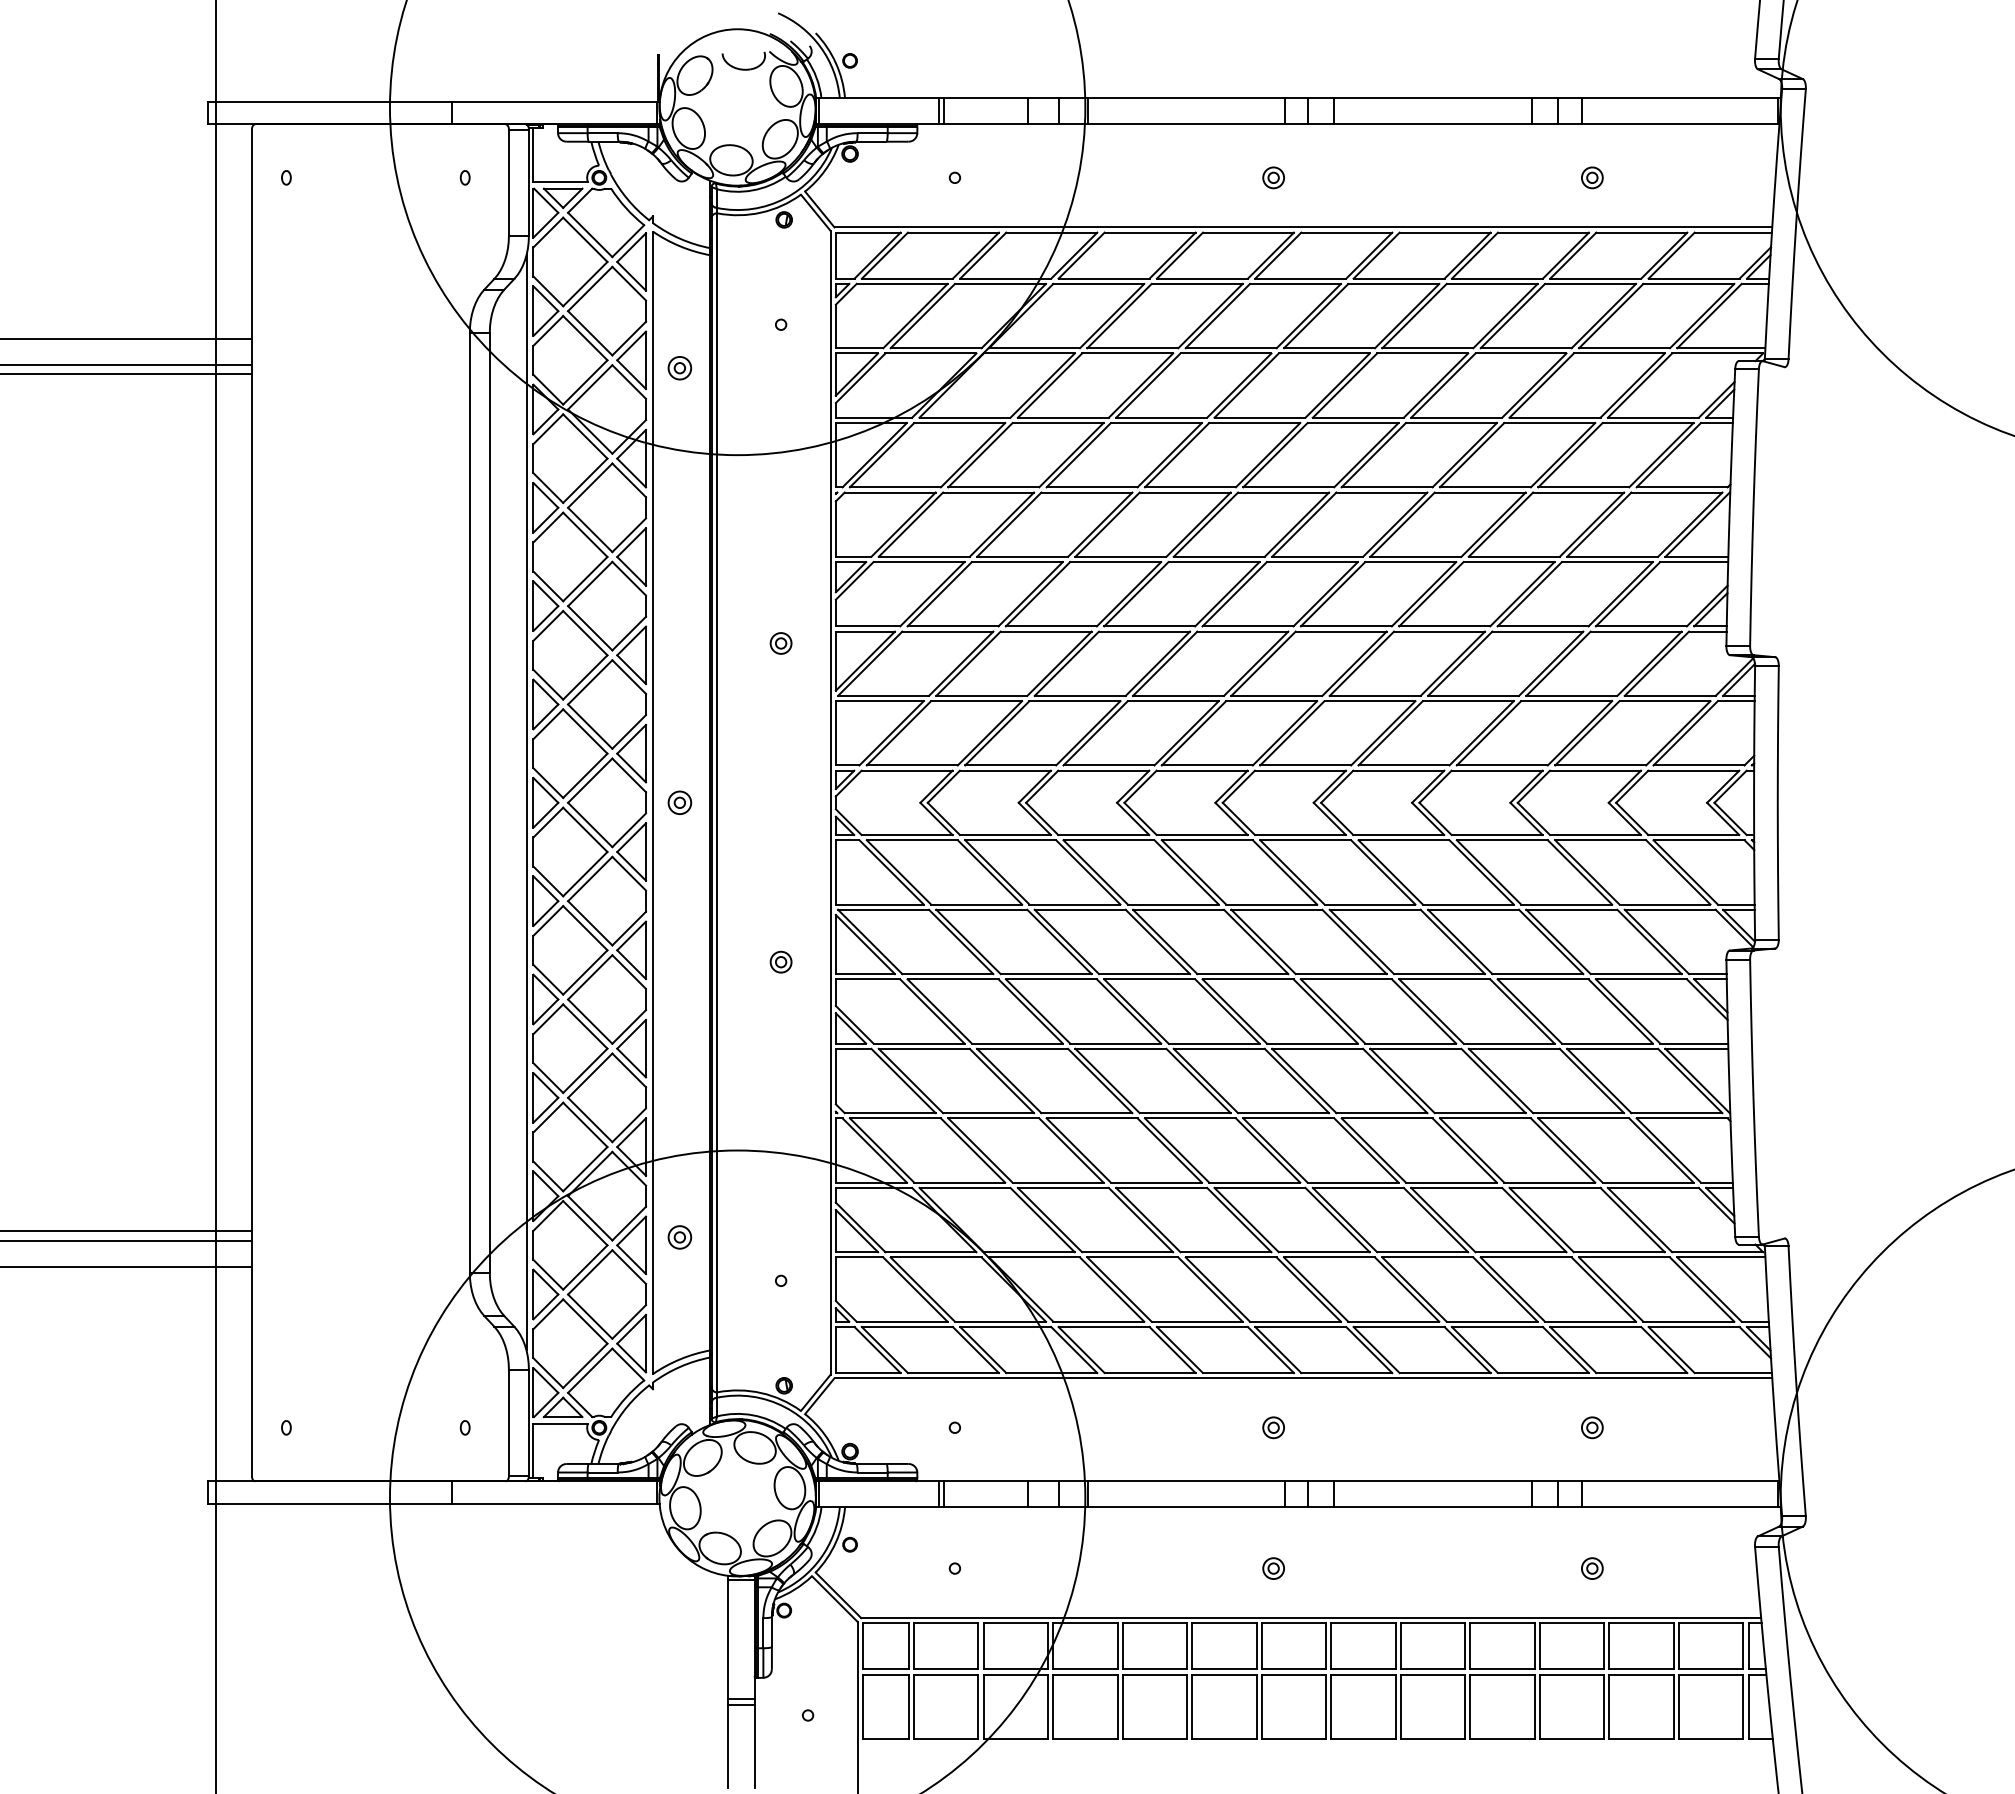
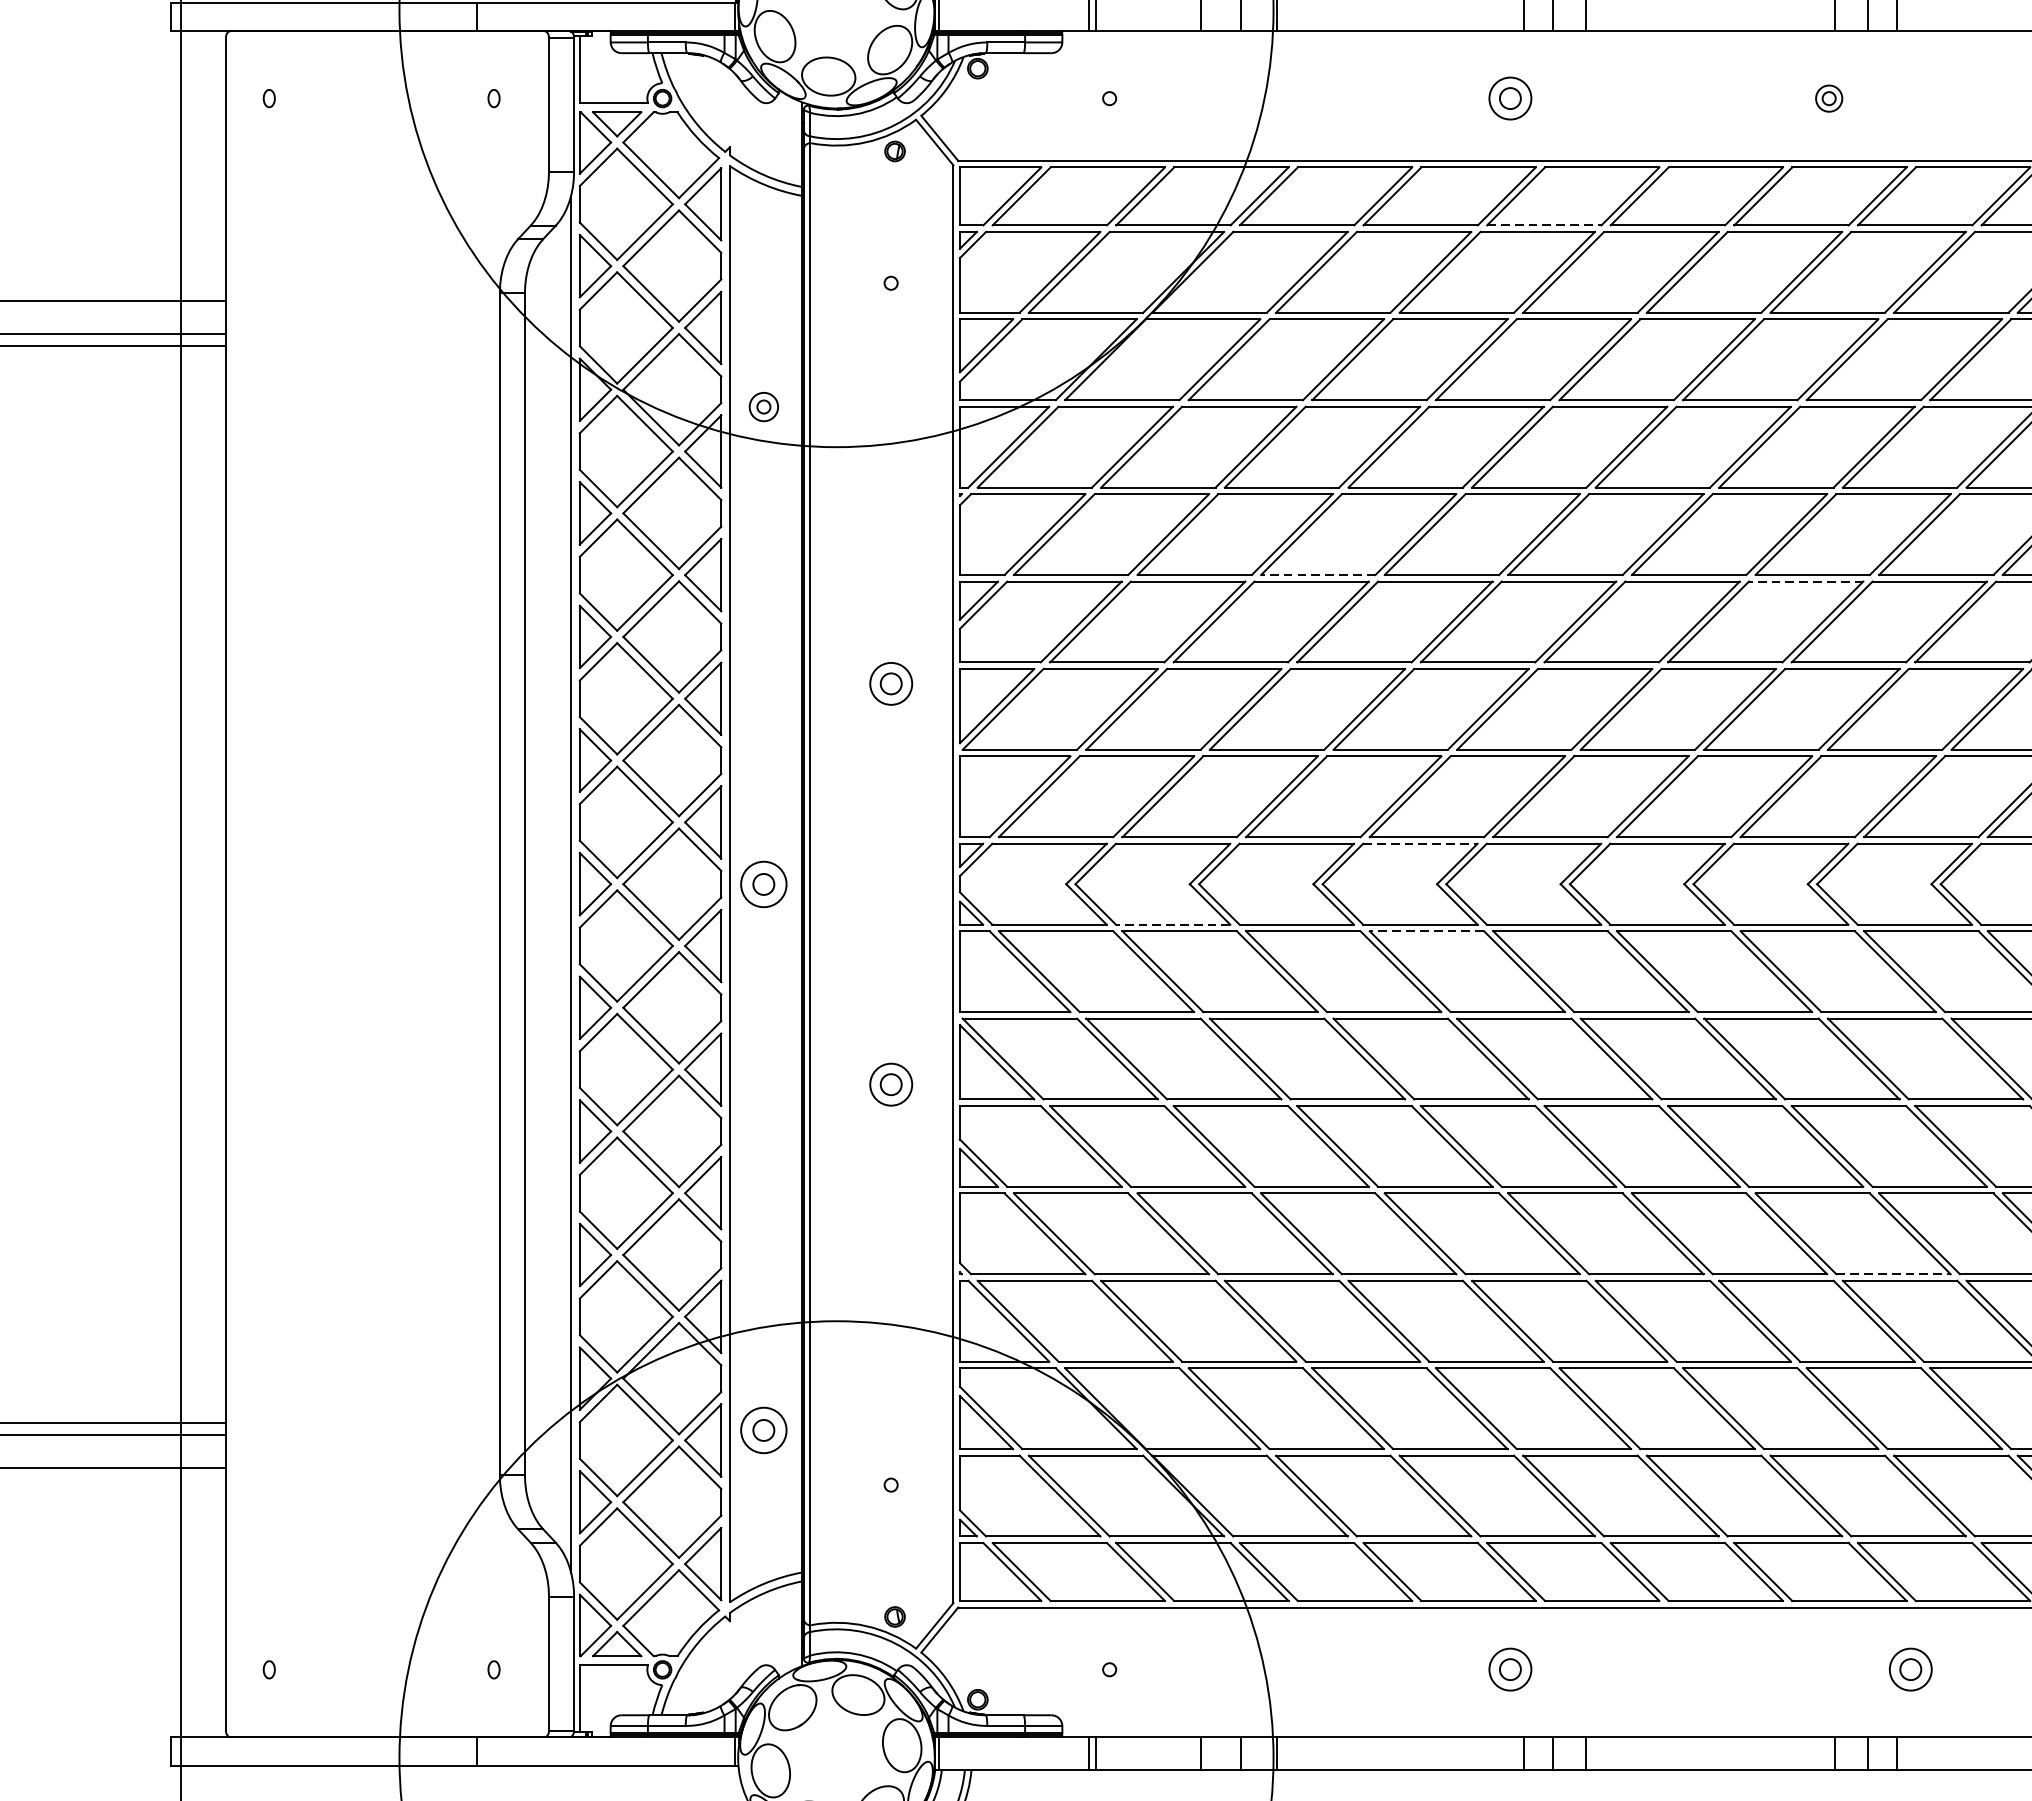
part: (1273, 177) -> (1510, 98), size x1.6
part: (1592, 177) -> (1829, 98), moved
line: (1301, 278) -> (1545, 225), solid -> dashed
part: (679, 368) -> (763, 407), moved
line: (1120, 556) -> (1317, 574), solid -> dashed
line: (1508, 562) -> (1805, 582), solid -> dashed
part: (780, 643) -> (890, 683), size x1.6
line: (1202, 770) -> (1420, 843), solid -> dashed
part: (679, 802) -> (763, 883), size x1.6
line: (1004, 835) -> (1171, 925), solid -> dashed
line: (1206, 840) -> (1425, 931), solid -> dashed
part: (780, 961) -> (890, 1083), size x1.6
line: (1579, 1113) -> (1894, 1274), solid -> dashed
part: (679, 1237) -> (763, 1430), size x1.6
part: (1273, 1427) -> (1510, 1669), size x1.6
part: (1592, 1427) -> (1911, 1669), size x1.6

